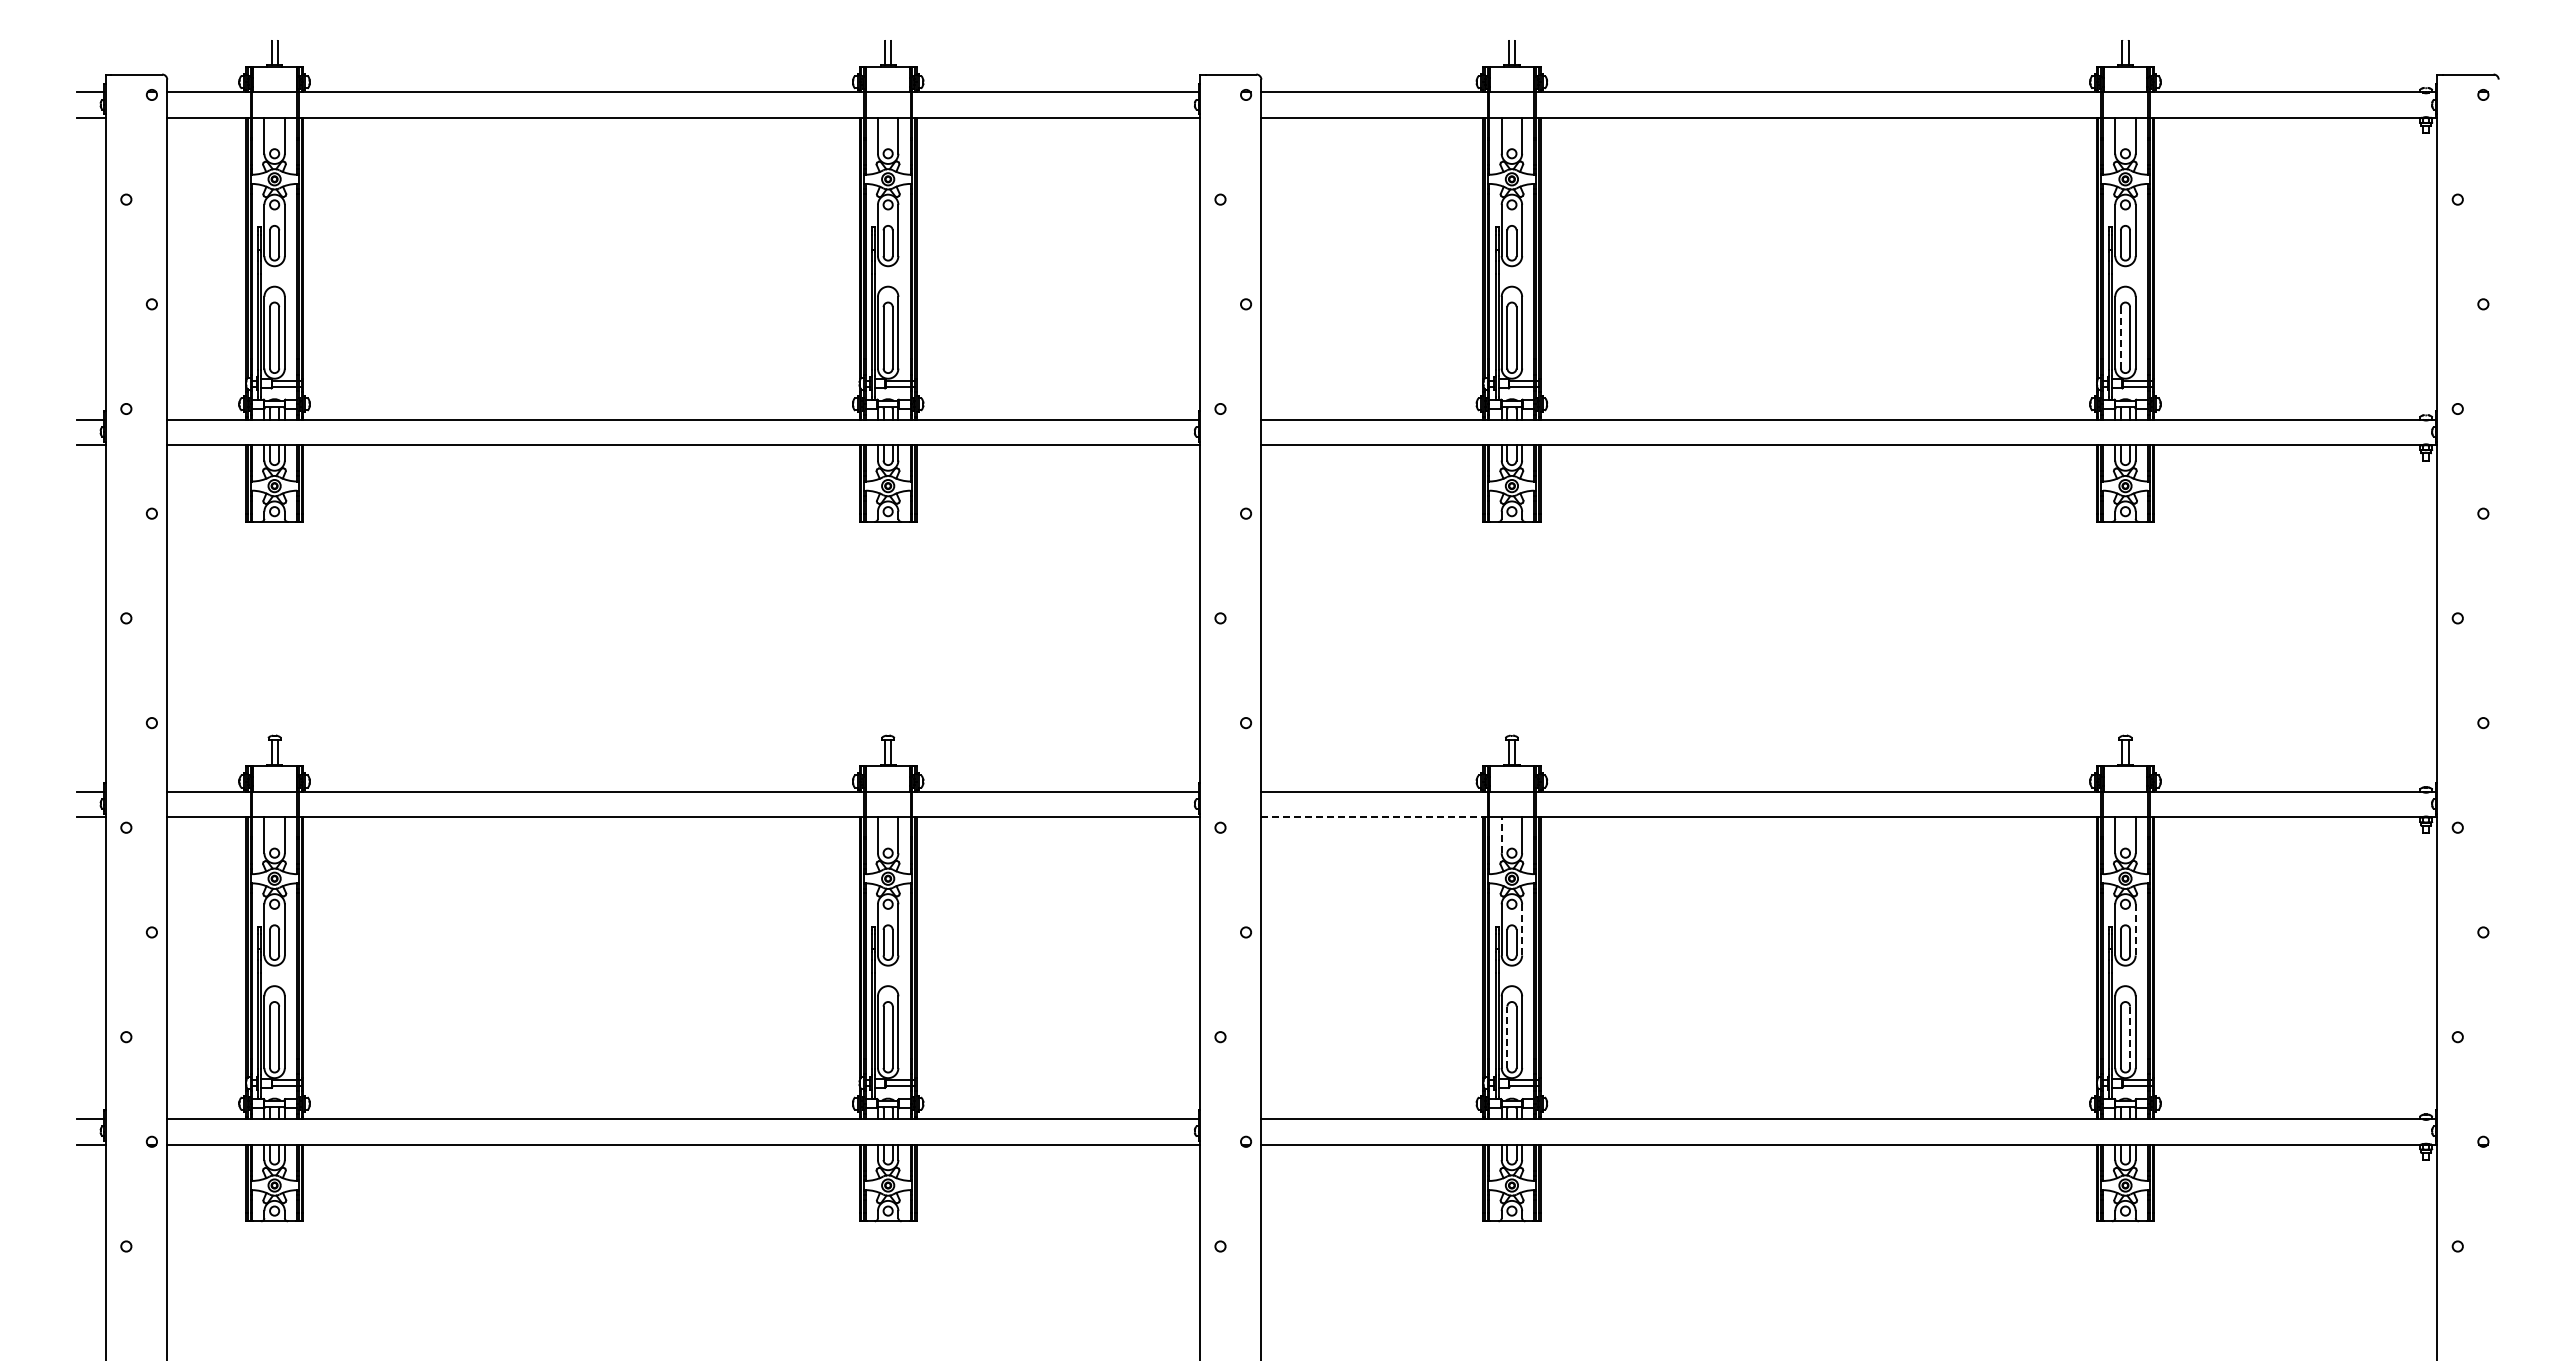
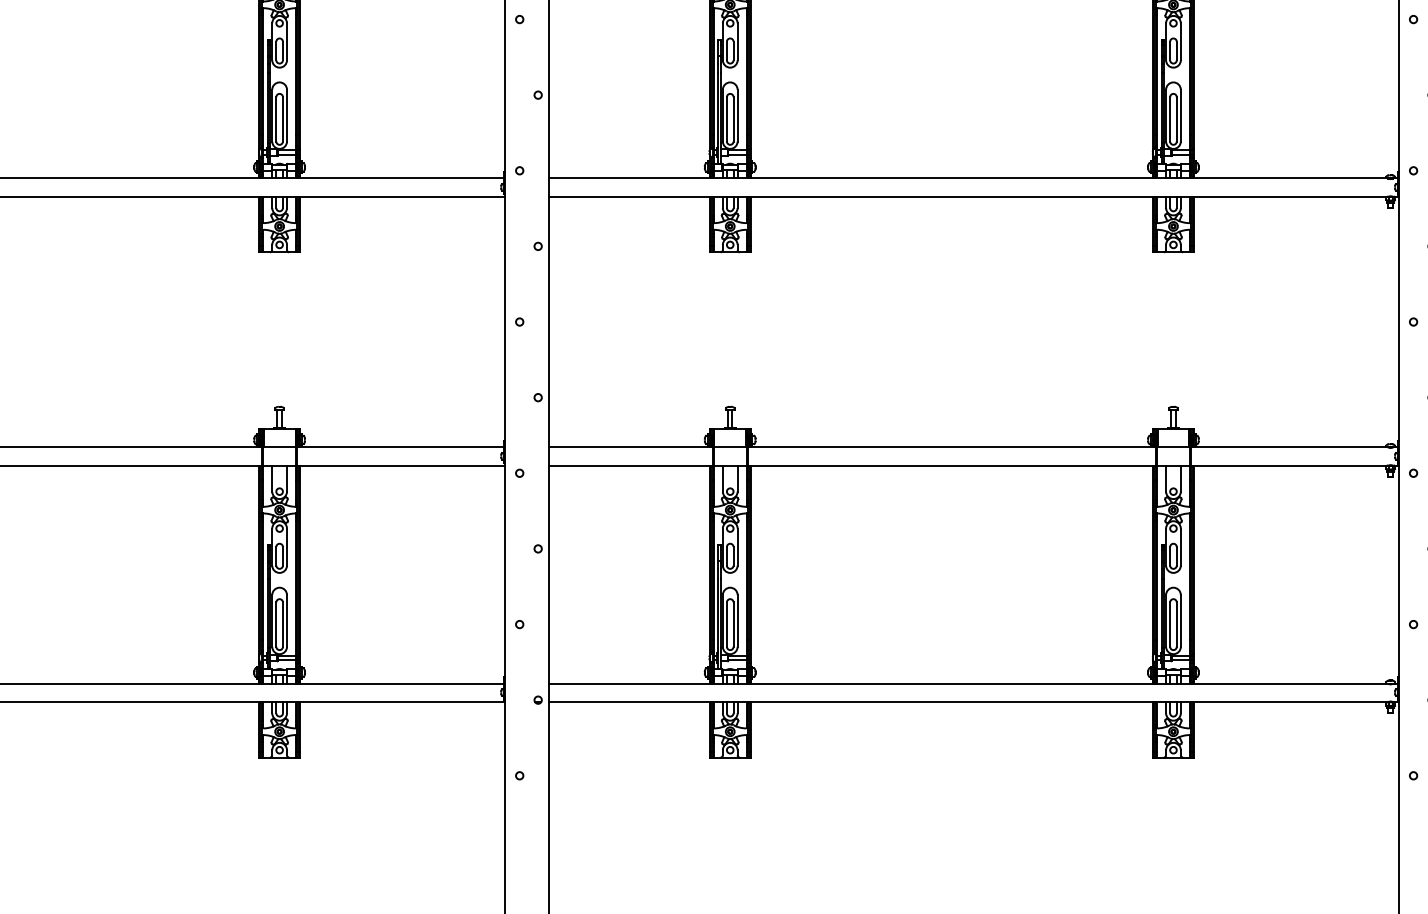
line: (2120, 337) -> (1169, 119), dashed -> solid
line: (1375, 817) -> (631, 465), dashed -> solid
line: (1501, 835) -> (722, 478), dashed -> solid
line: (1522, 929) -> (737, 546), dashed -> solid
line: (2135, 929) -> (1180, 546), dashed -> solid
line: (1507, 1037) -> (727, 624), dashed -> solid
line: (2130, 1037) -> (1177, 624), dashed -> solid

